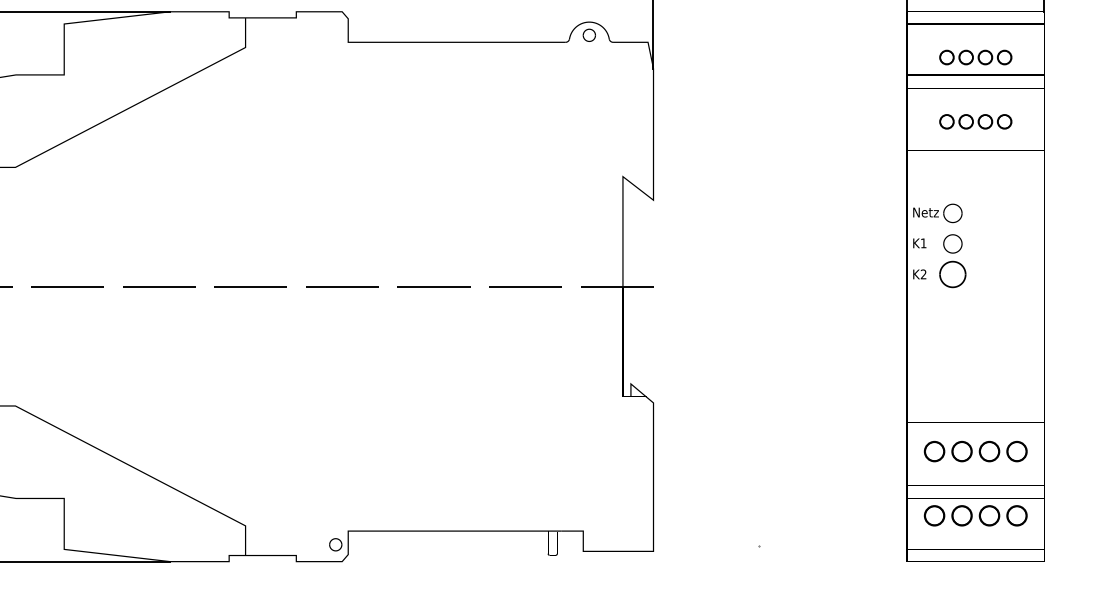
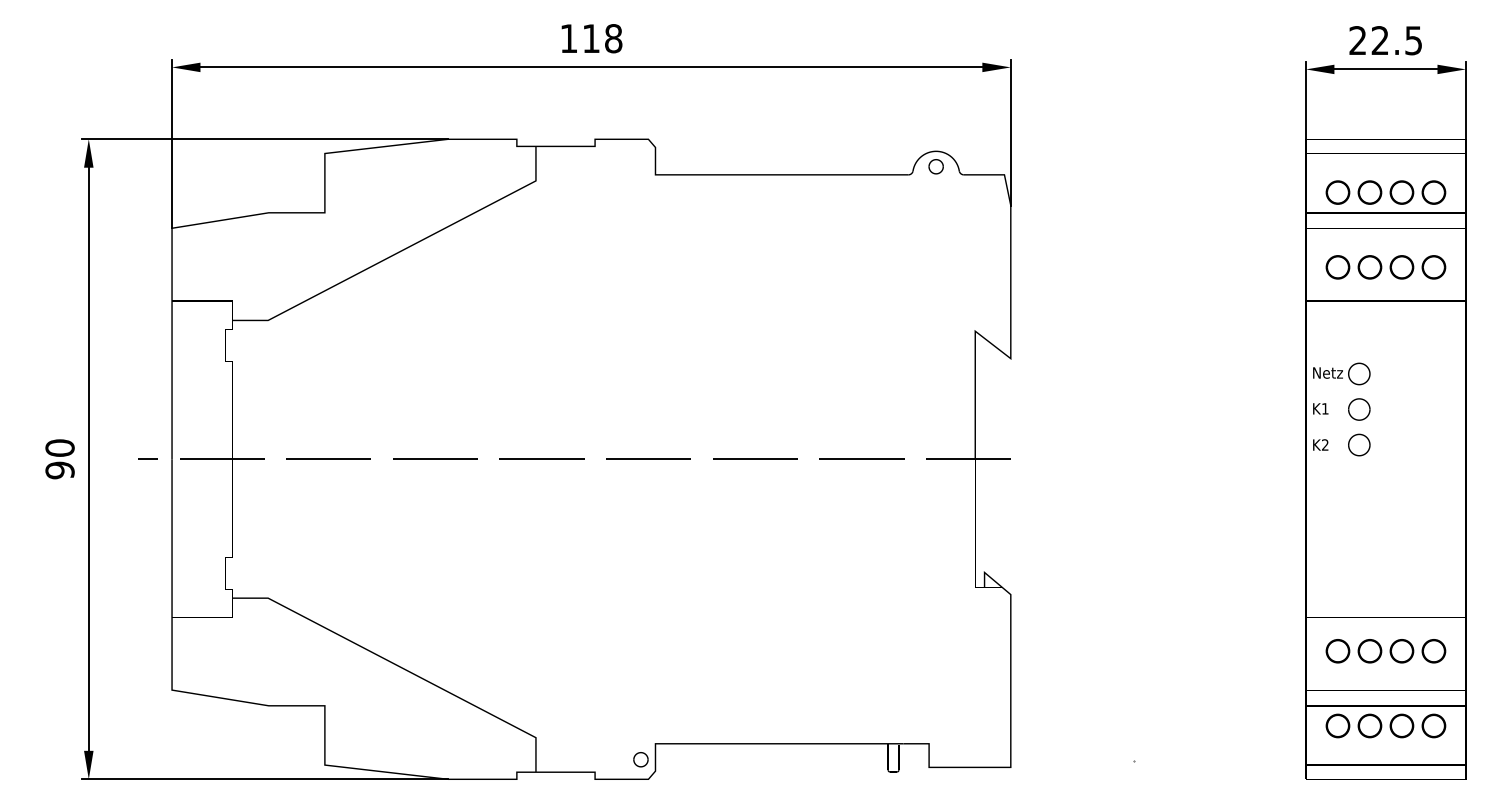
part: (975, 57) -> (1385, 192), size x1.43
part: (975, 121) -> (1385, 267), size x1.43
part: (953, 273) -> (1359, 444), size x0.71

